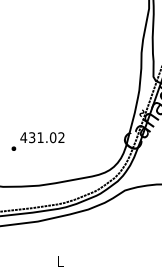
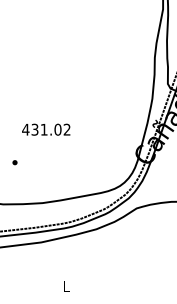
text: (42, 137) -> (46, 129), moved

